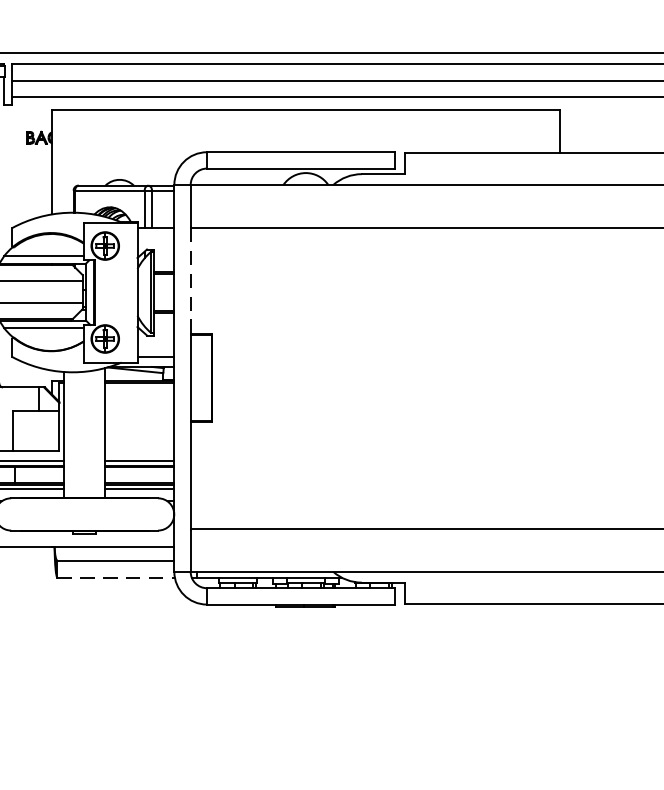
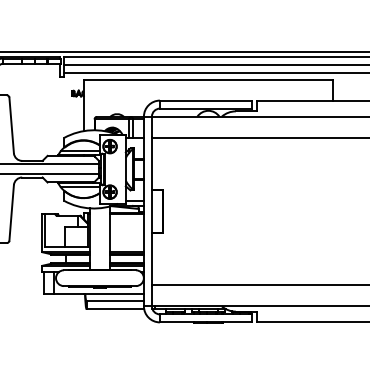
line: (189, 282) -> (151, 164), dashed -> solid
line: (116, 578) -> (115, 309), dashed -> solid

